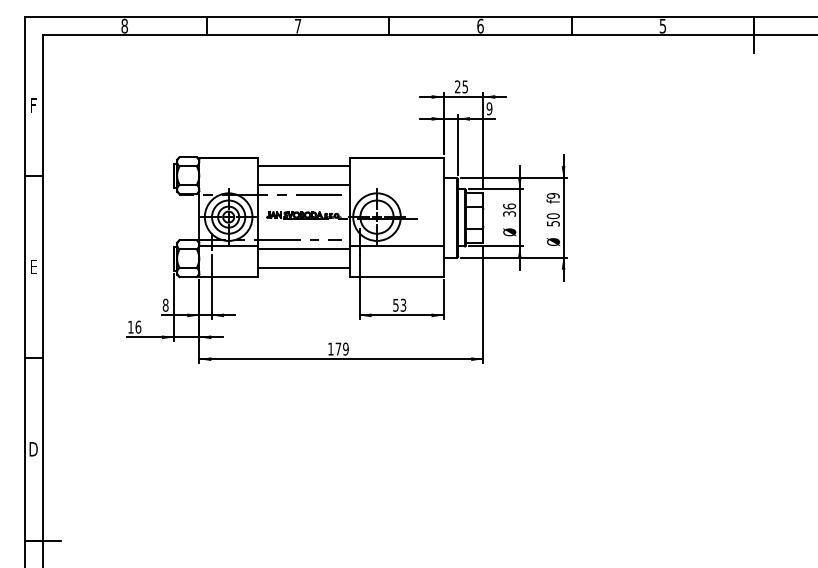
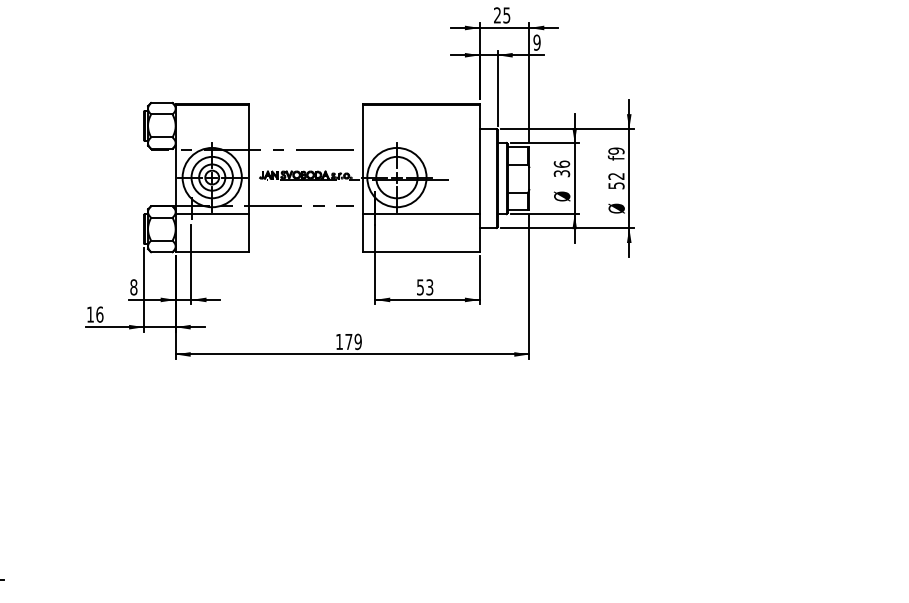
line: (304, 166) -> (306, 114), removed
line: (304, 185) -> (306, 138), removed
text: (552, 216) -> (615, 176), 50 -> 52
line: (304, 249) -> (306, 217), removed
line: (304, 268) -> (306, 241), removed

